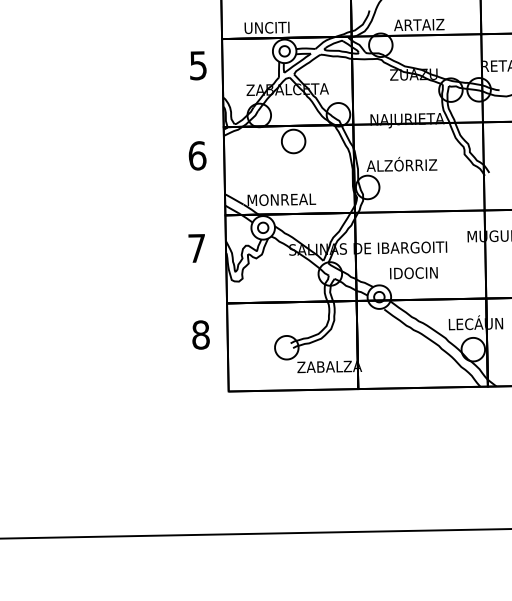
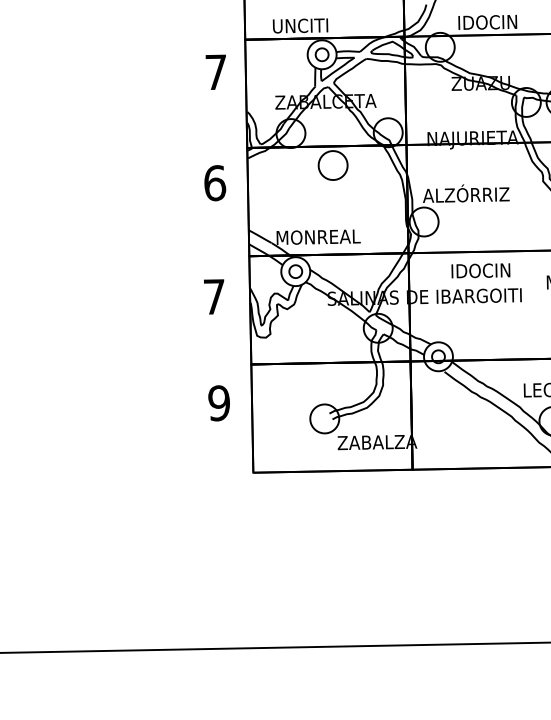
text: (419, 24) -> (487, 21), ARTAIZ -> IDOCIN
text: (198, 65) -> (216, 72), 5 -> 7
text: (413, 273) -> (480, 271), moved
text: (200, 334) -> (218, 402), 8 -> 9

